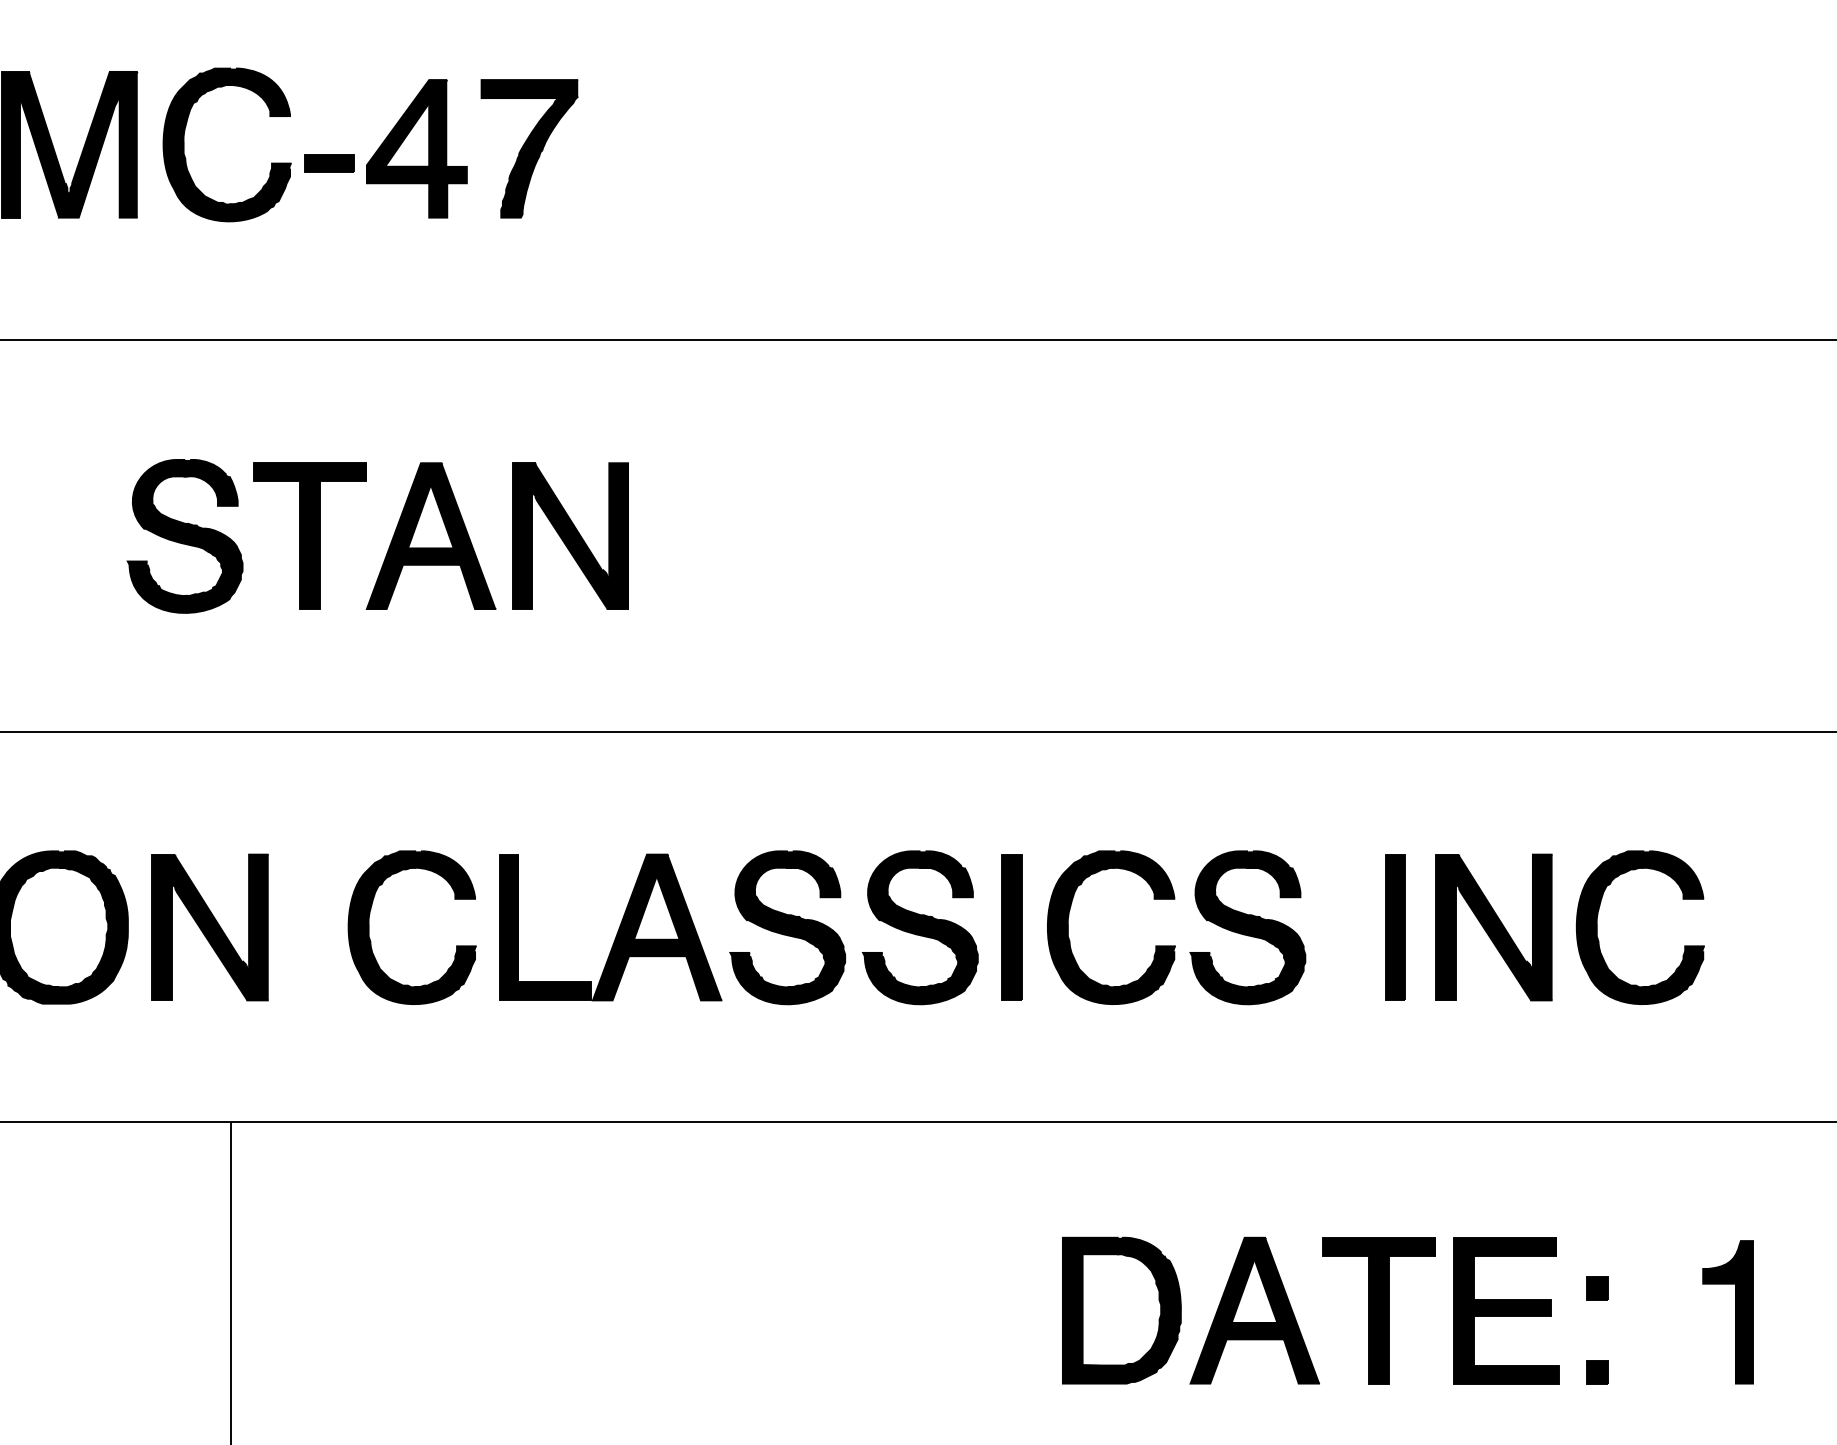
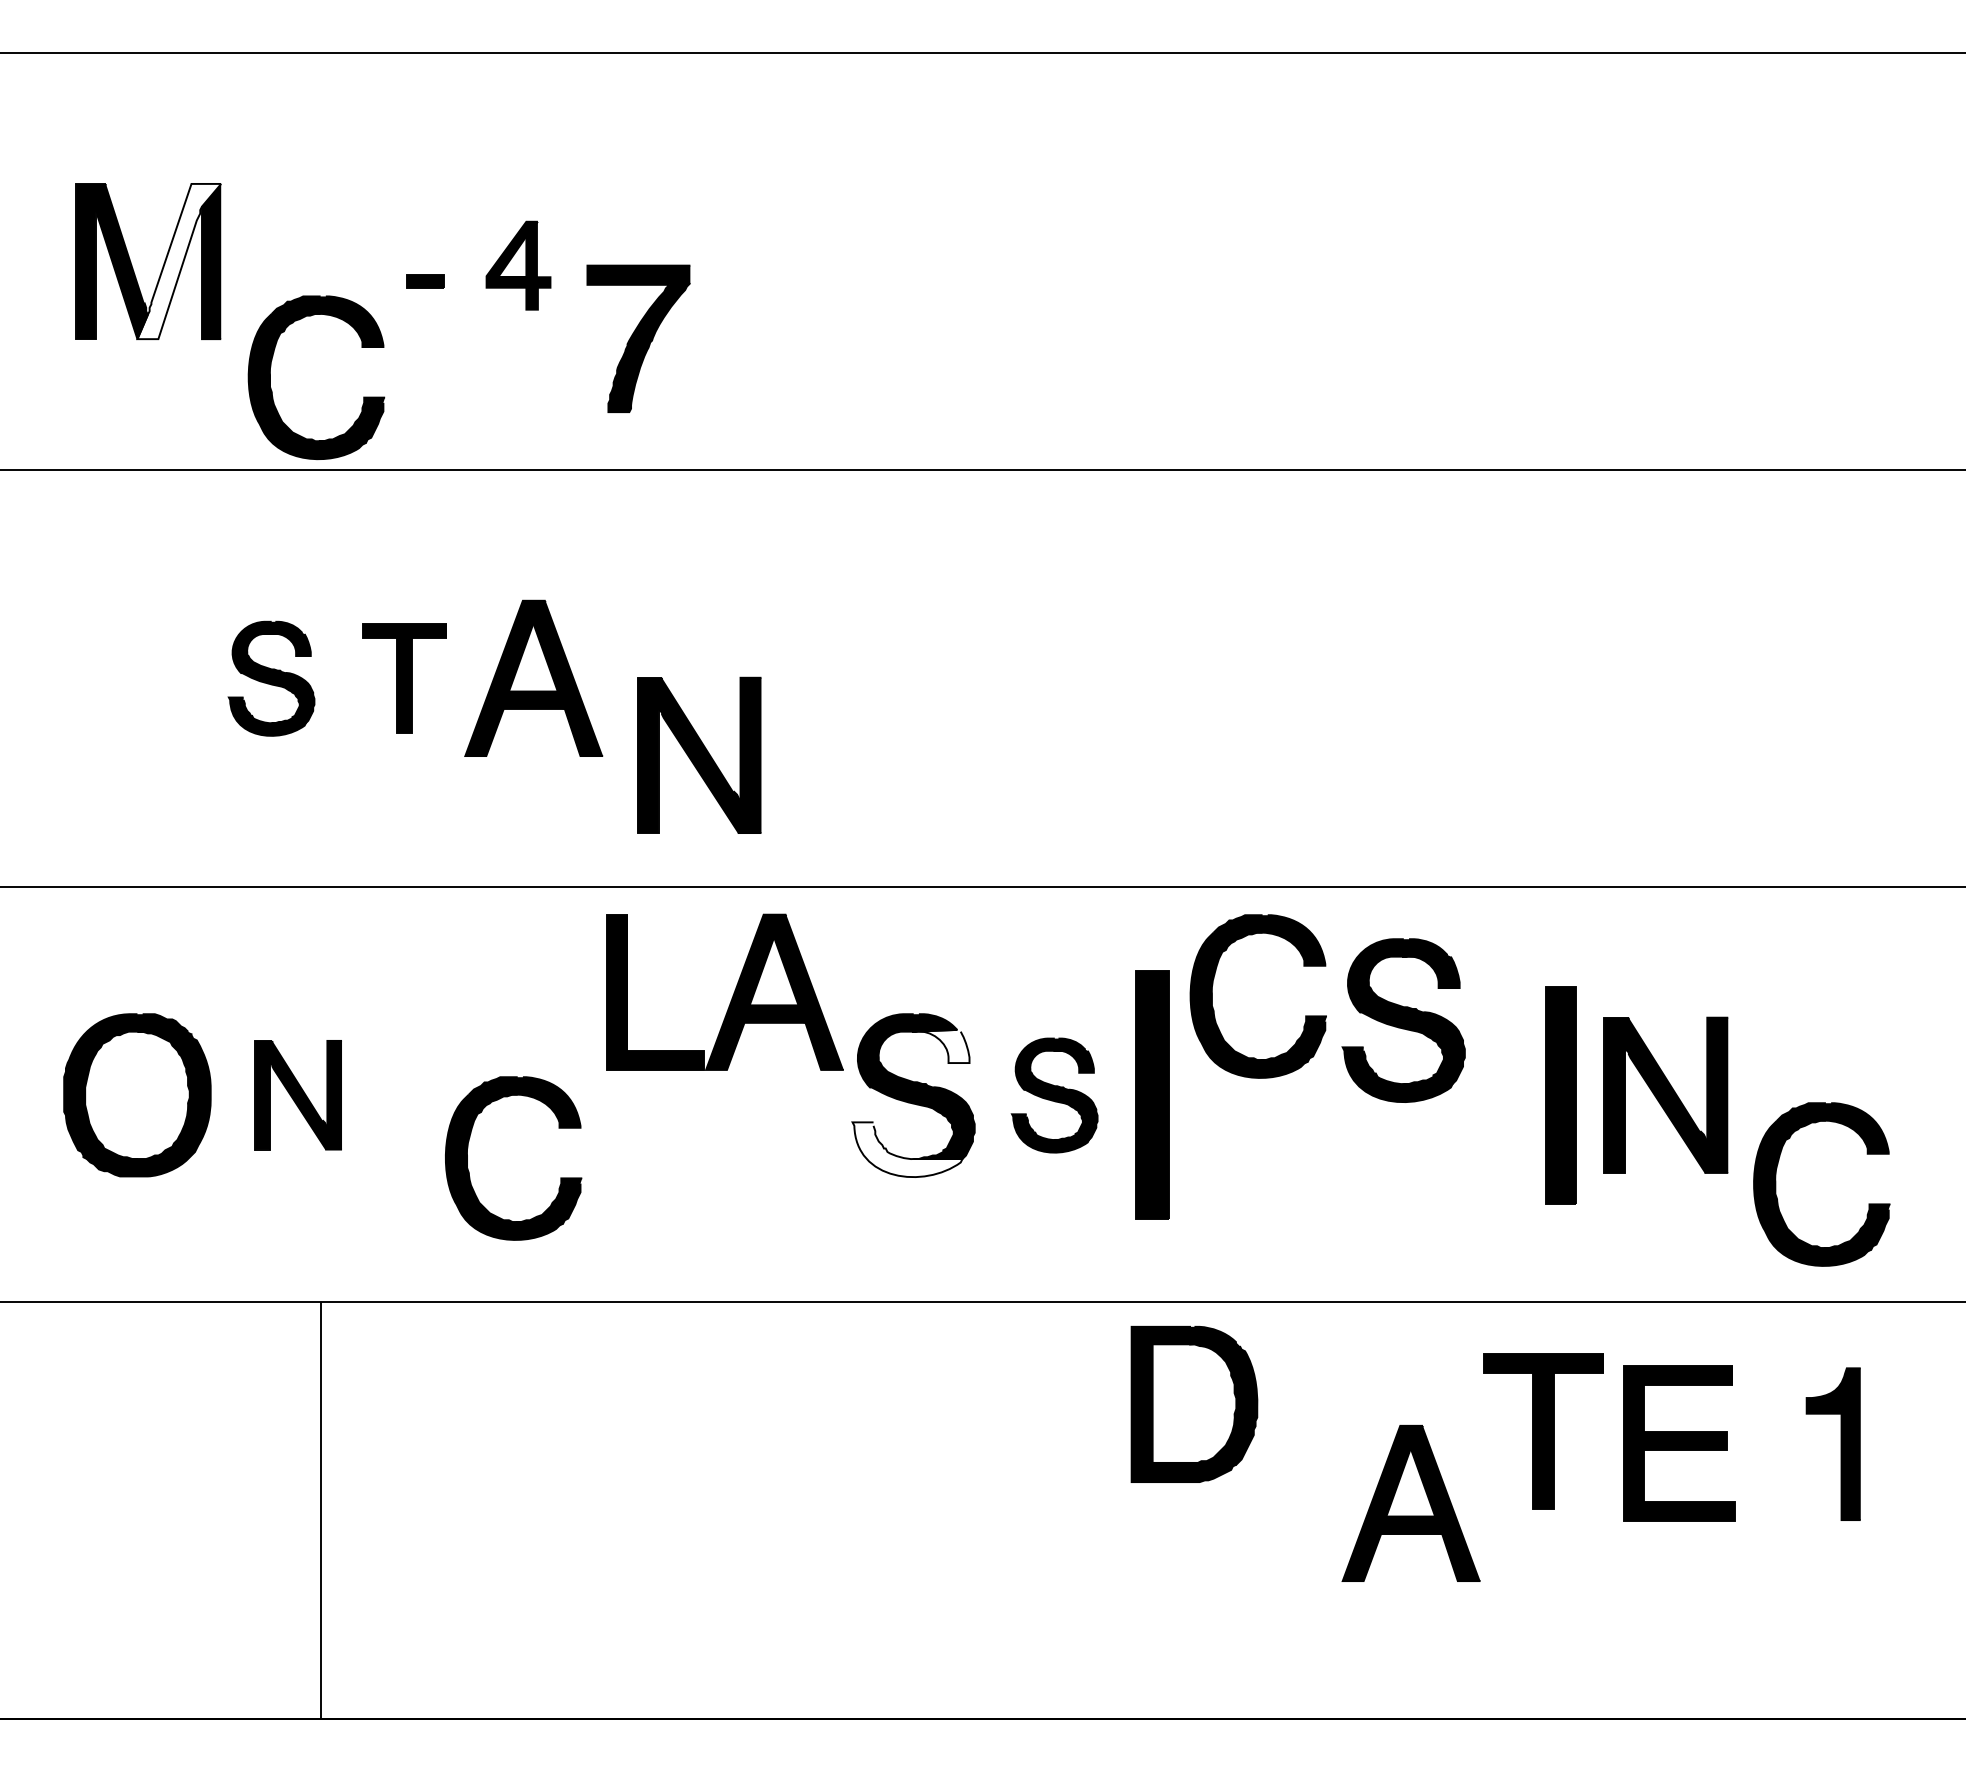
fill: (98, 144) -> (179, 261), removed
part: (416, 148) -> (518, 265), size x0.6
part: (529, 148) -> (638, 338), moved
part: (185, 156) -> (272, 390), moved
part: (328, 163) -> (424, 281), size x0.7
part: (570, 535) -> (699, 754), moved
part: (184, 536) -> (271, 678), size x0.7
part: (309, 536) -> (404, 678), size x0.7
fill: (813, 881) -> (940, 1046), removed
part: (210, 926) -> (298, 1094), size x0.7
part: (920, 927) -> (1054, 1095), size x0.7
part: (1012, 927) -> (1152, 1095), size x1.6
part: (1247, 927) -> (1403, 1020), moved
part: (1395, 927) -> (1560, 1095), size x1.4
part: (1597, 927) -> (1776, 1184), moved
part: (617, 930) -> (732, 995), moved
part: (370, 939) -> (469, 1171), moved
part: (1070, 939) -> (1214, 1009), moved
fill: (782, 978) -> (907, 1149), removed
part: (1597, 1288) -> (1776, 1479), removed
part: (1121, 1310) -> (1194, 1404), moved
part: (1379, 1310) -> (1543, 1431), moved
part: (1506, 1310) -> (1679, 1443), moved
part: (1734, 1311) -> (1840, 1443), moved
part: (1597, 1371) -> (1776, 1568), removed

